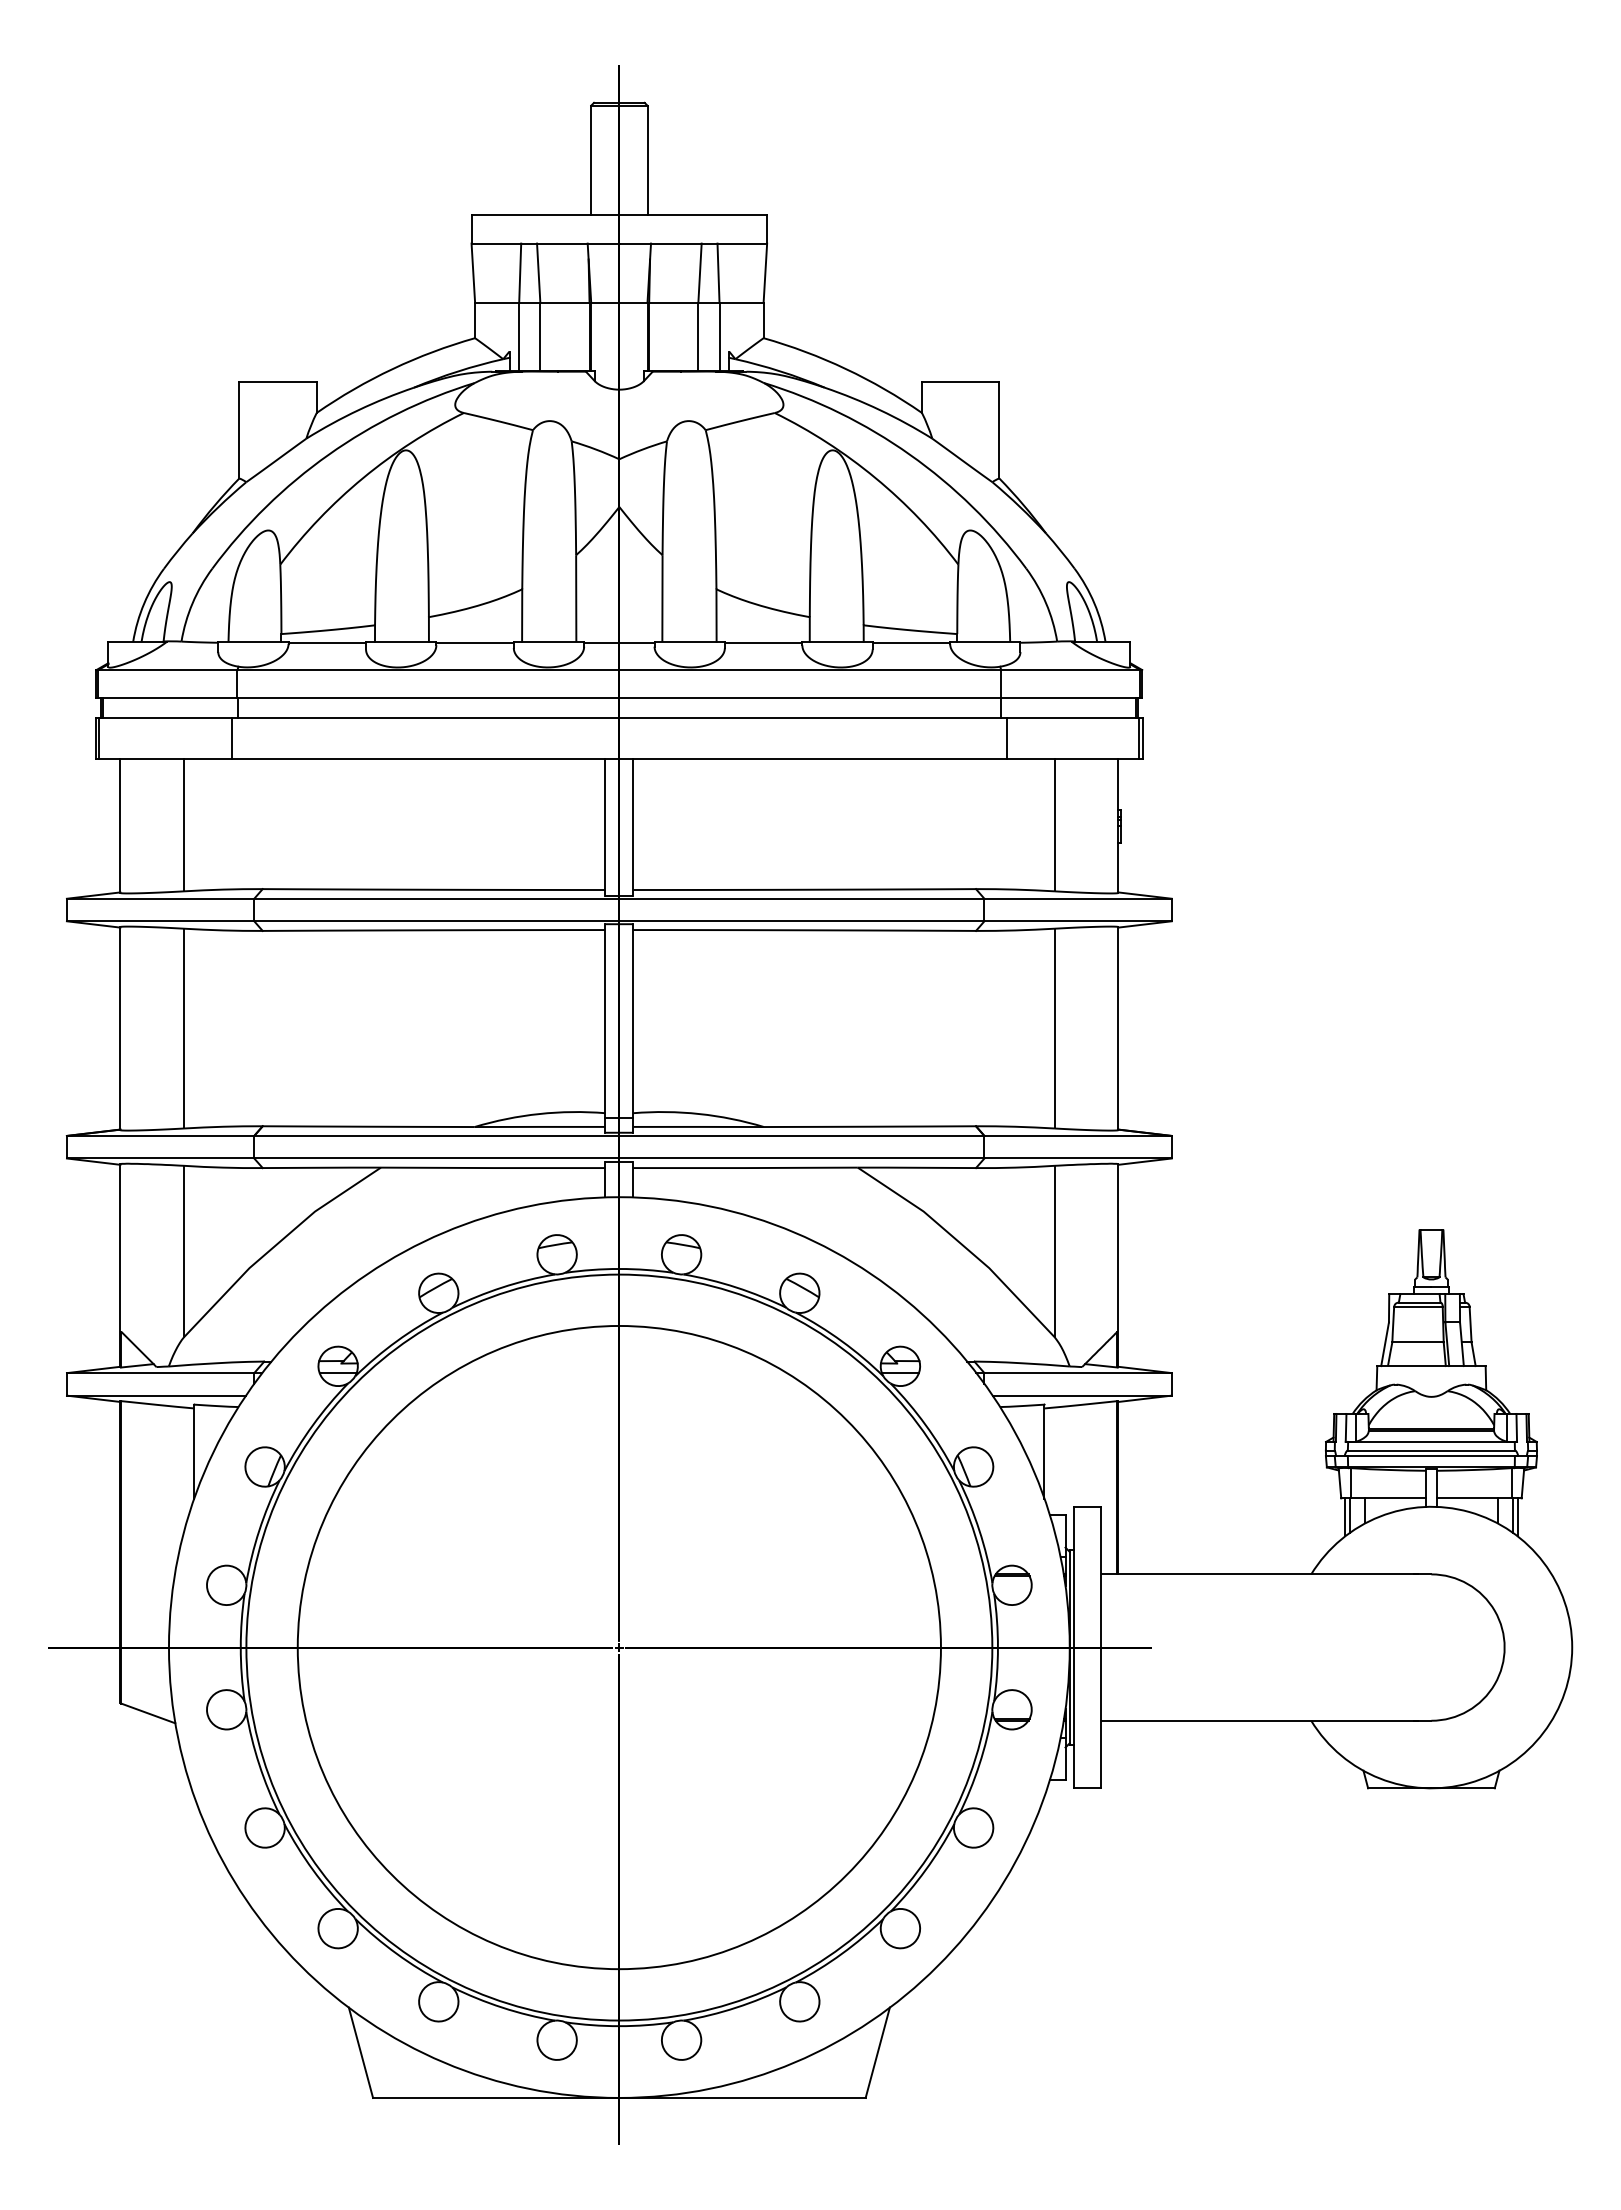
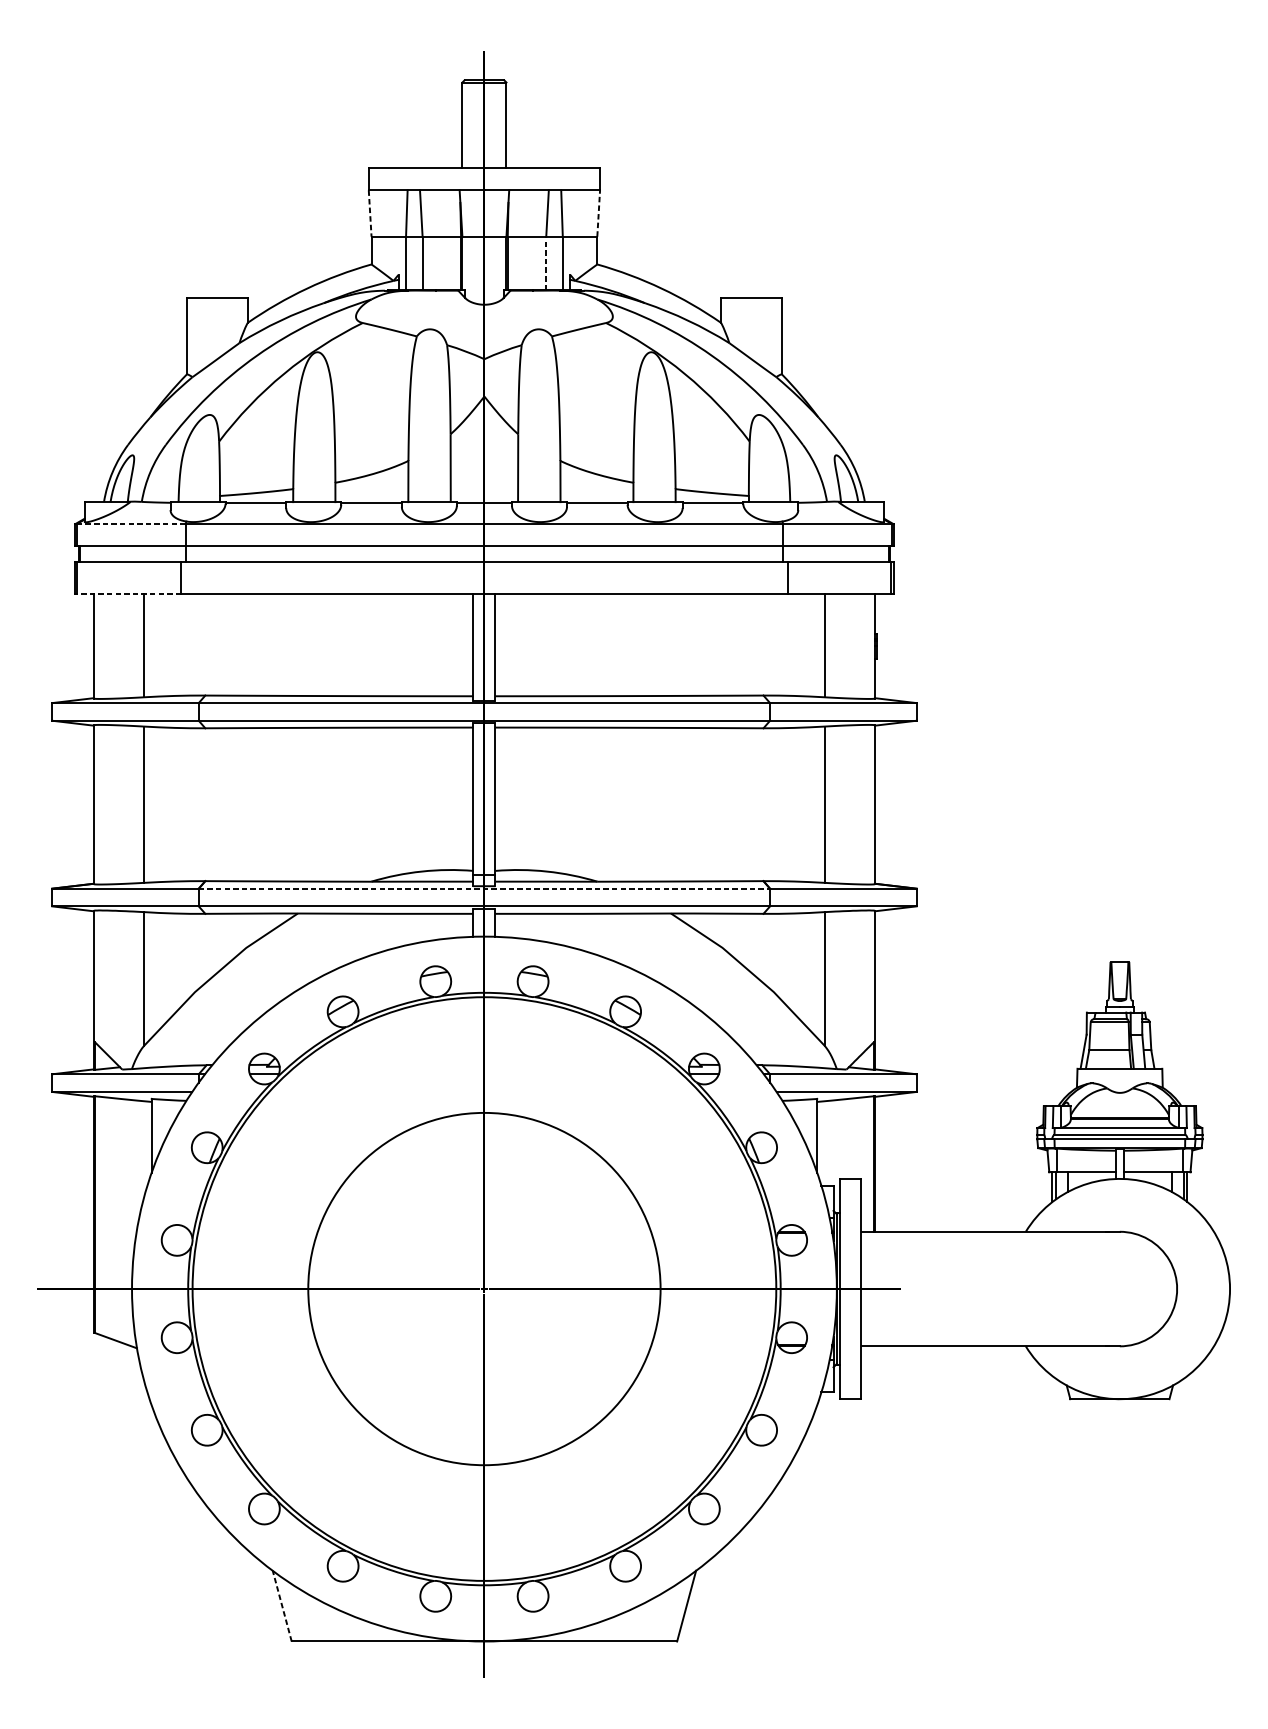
line: (473, 273) -> (370, 213), solid -> dashed
line: (765, 273) -> (598, 213), solid -> dashed
line: (698, 336) -> (546, 263), solid -> dashed
line: (167, 670) -> (130, 524), solid -> dashed
line: (165, 759) -> (129, 594), solid -> dashed
line: (619, 1135) -> (484, 888), solid -> dashed
circle: (618, 1647) -> (483, 1289), size x0.7
line: (360, 2052) -> (281, 1605), solid -> dashed

